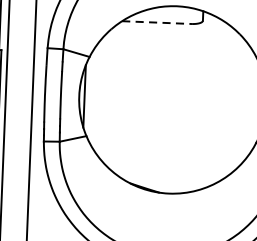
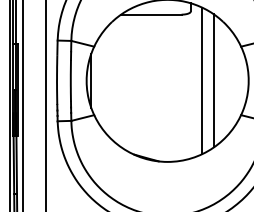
line: (157, 22) -> (151, 14), dashed -> solid
line: (213, 101) -> (202, 80), added
line: (225, 101) -> (213, 80), added

